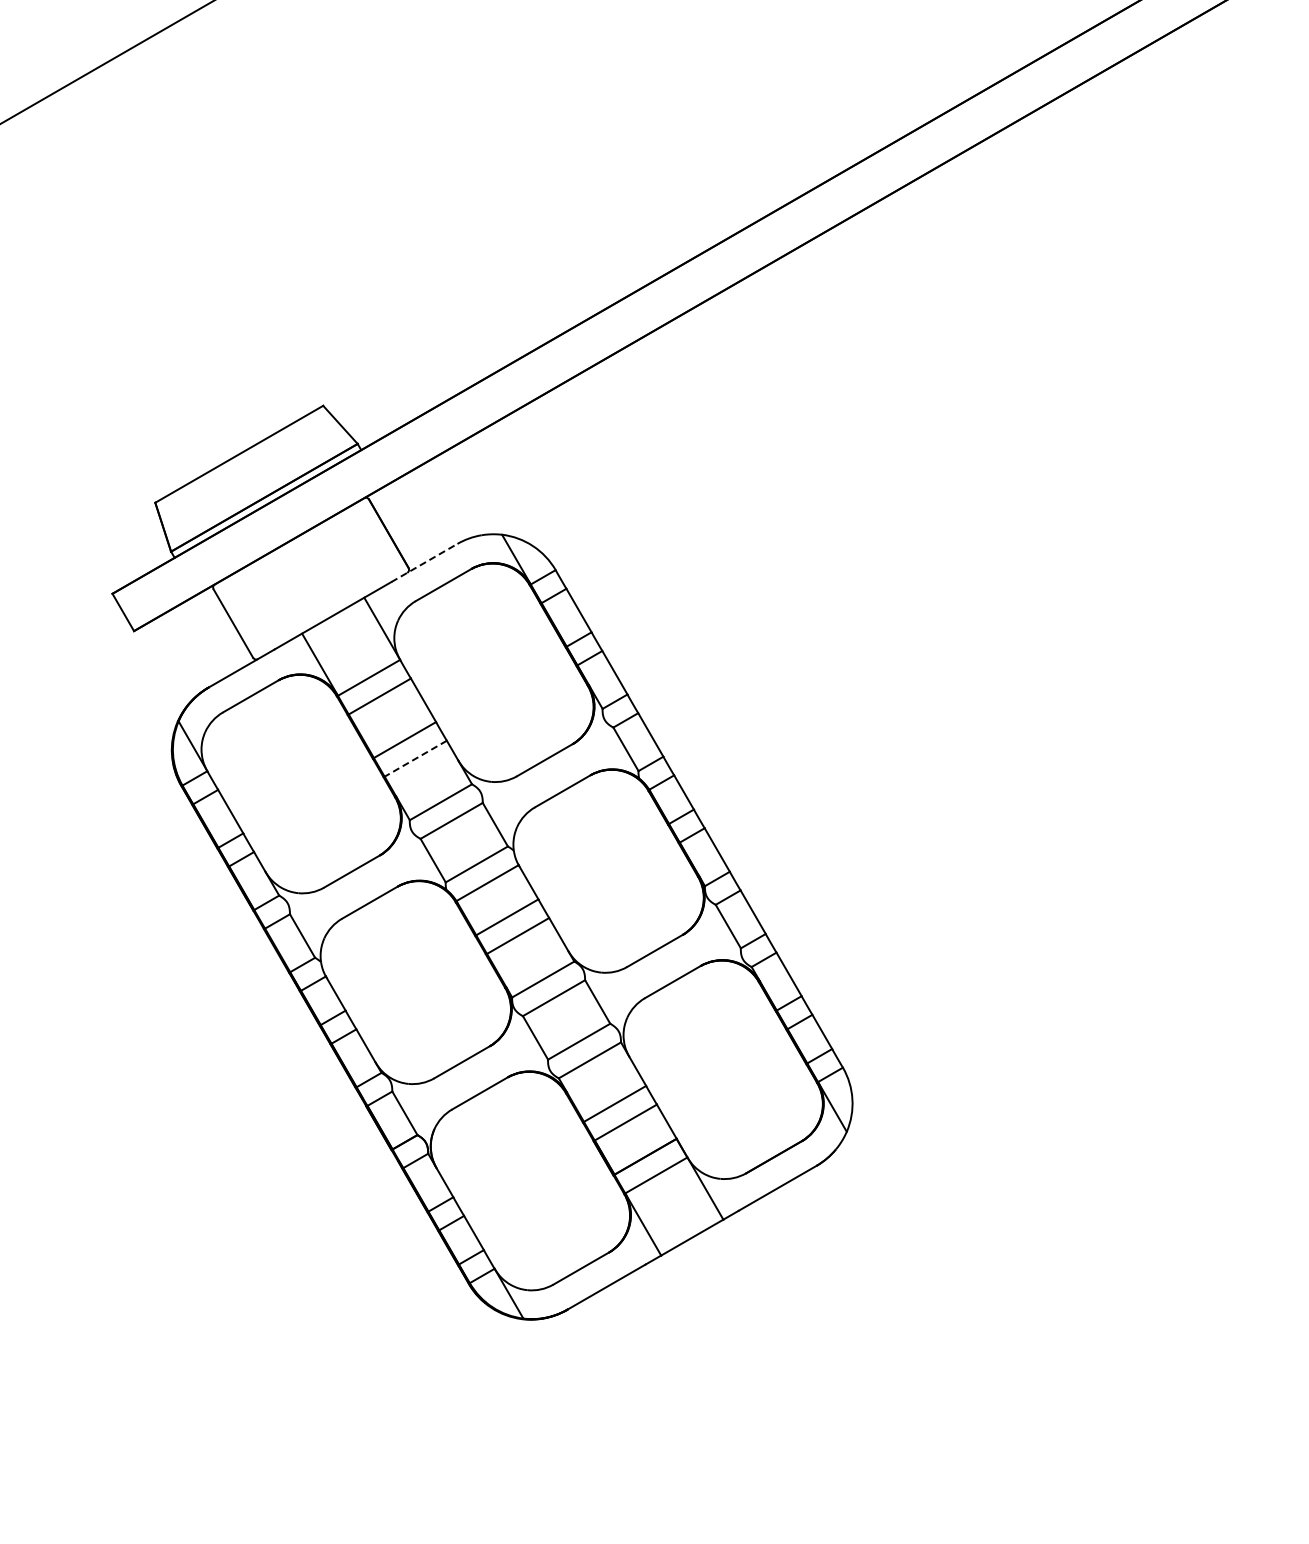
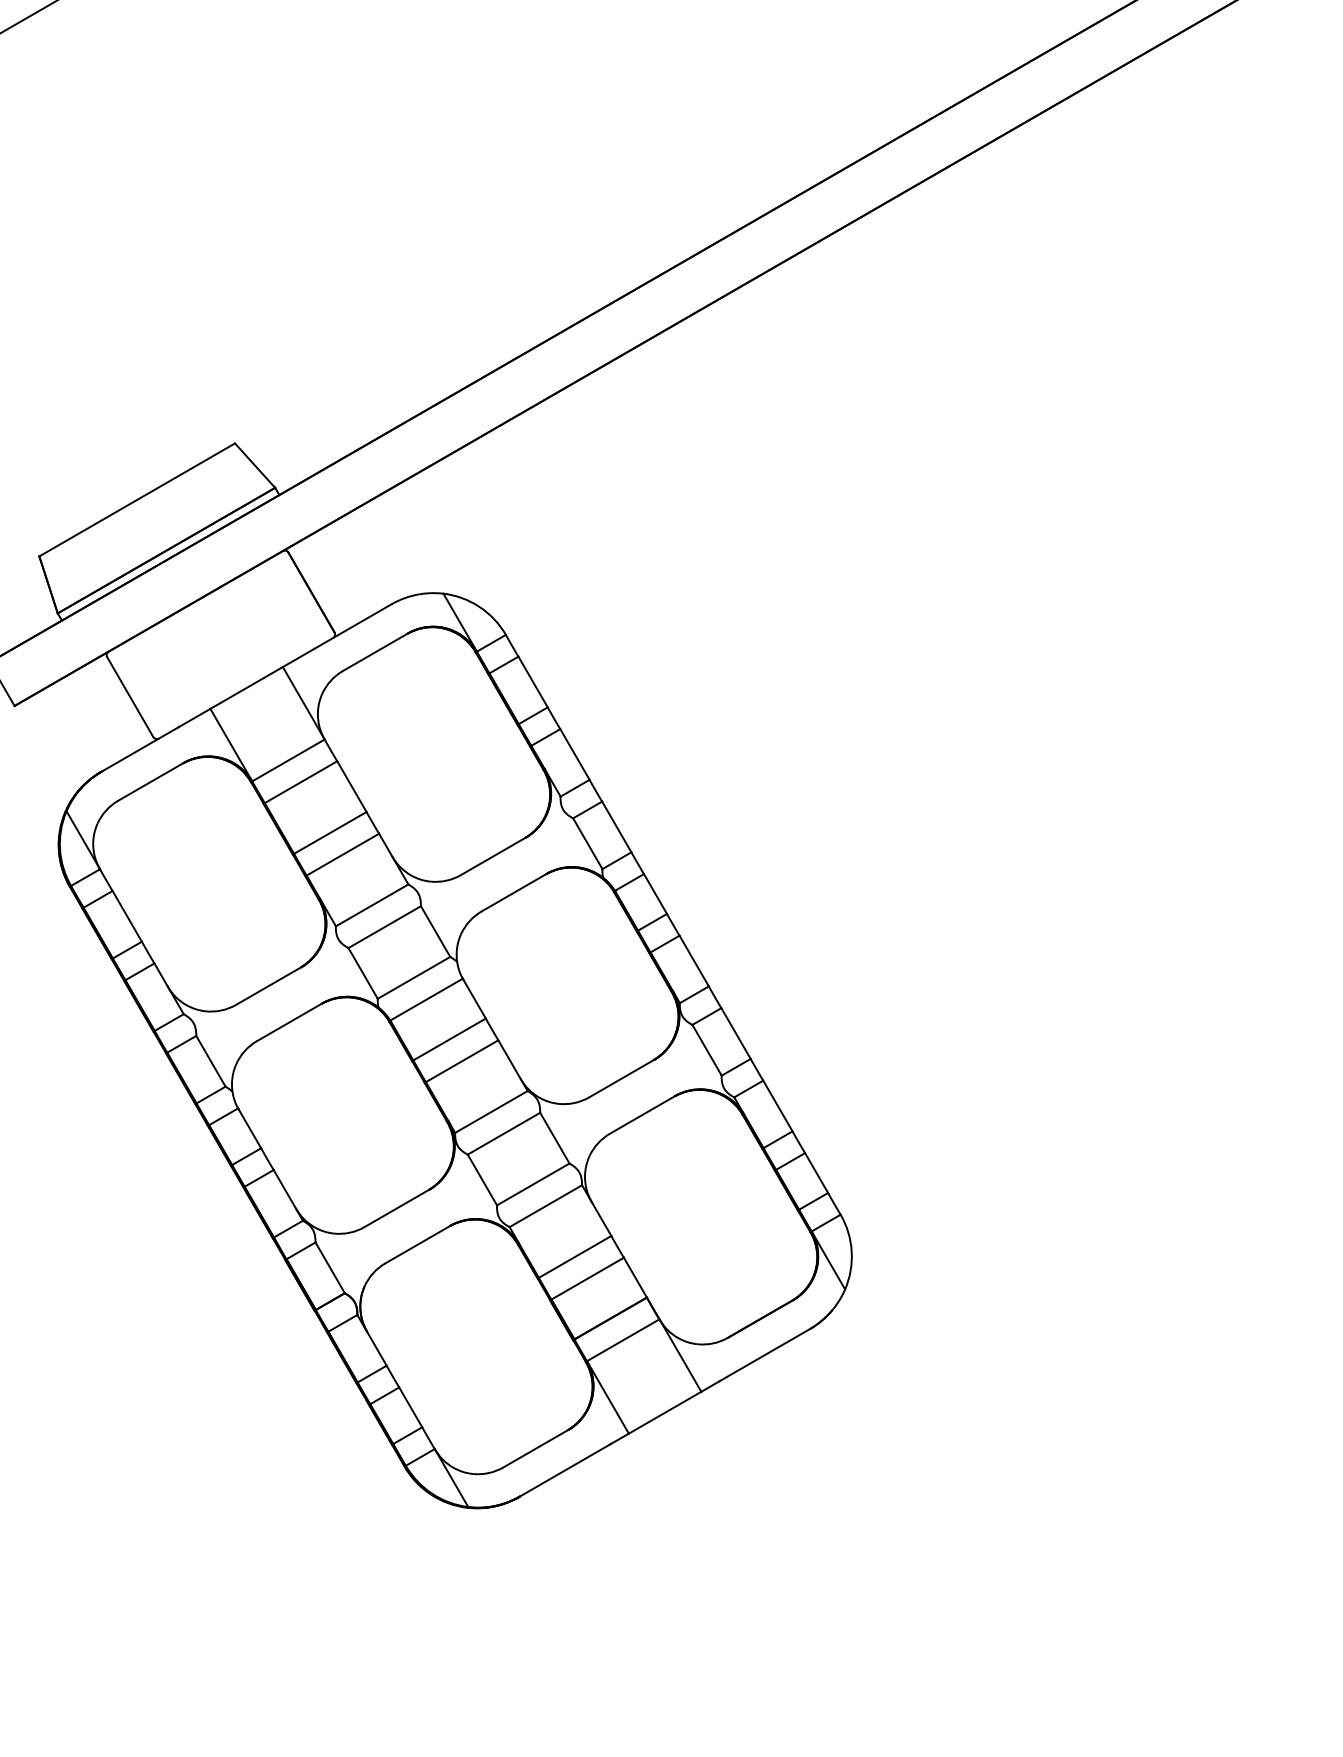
line: (424, 562) -> (353, 626), dashed -> solid
line: (415, 758) -> (342, 854), dashed -> solid

